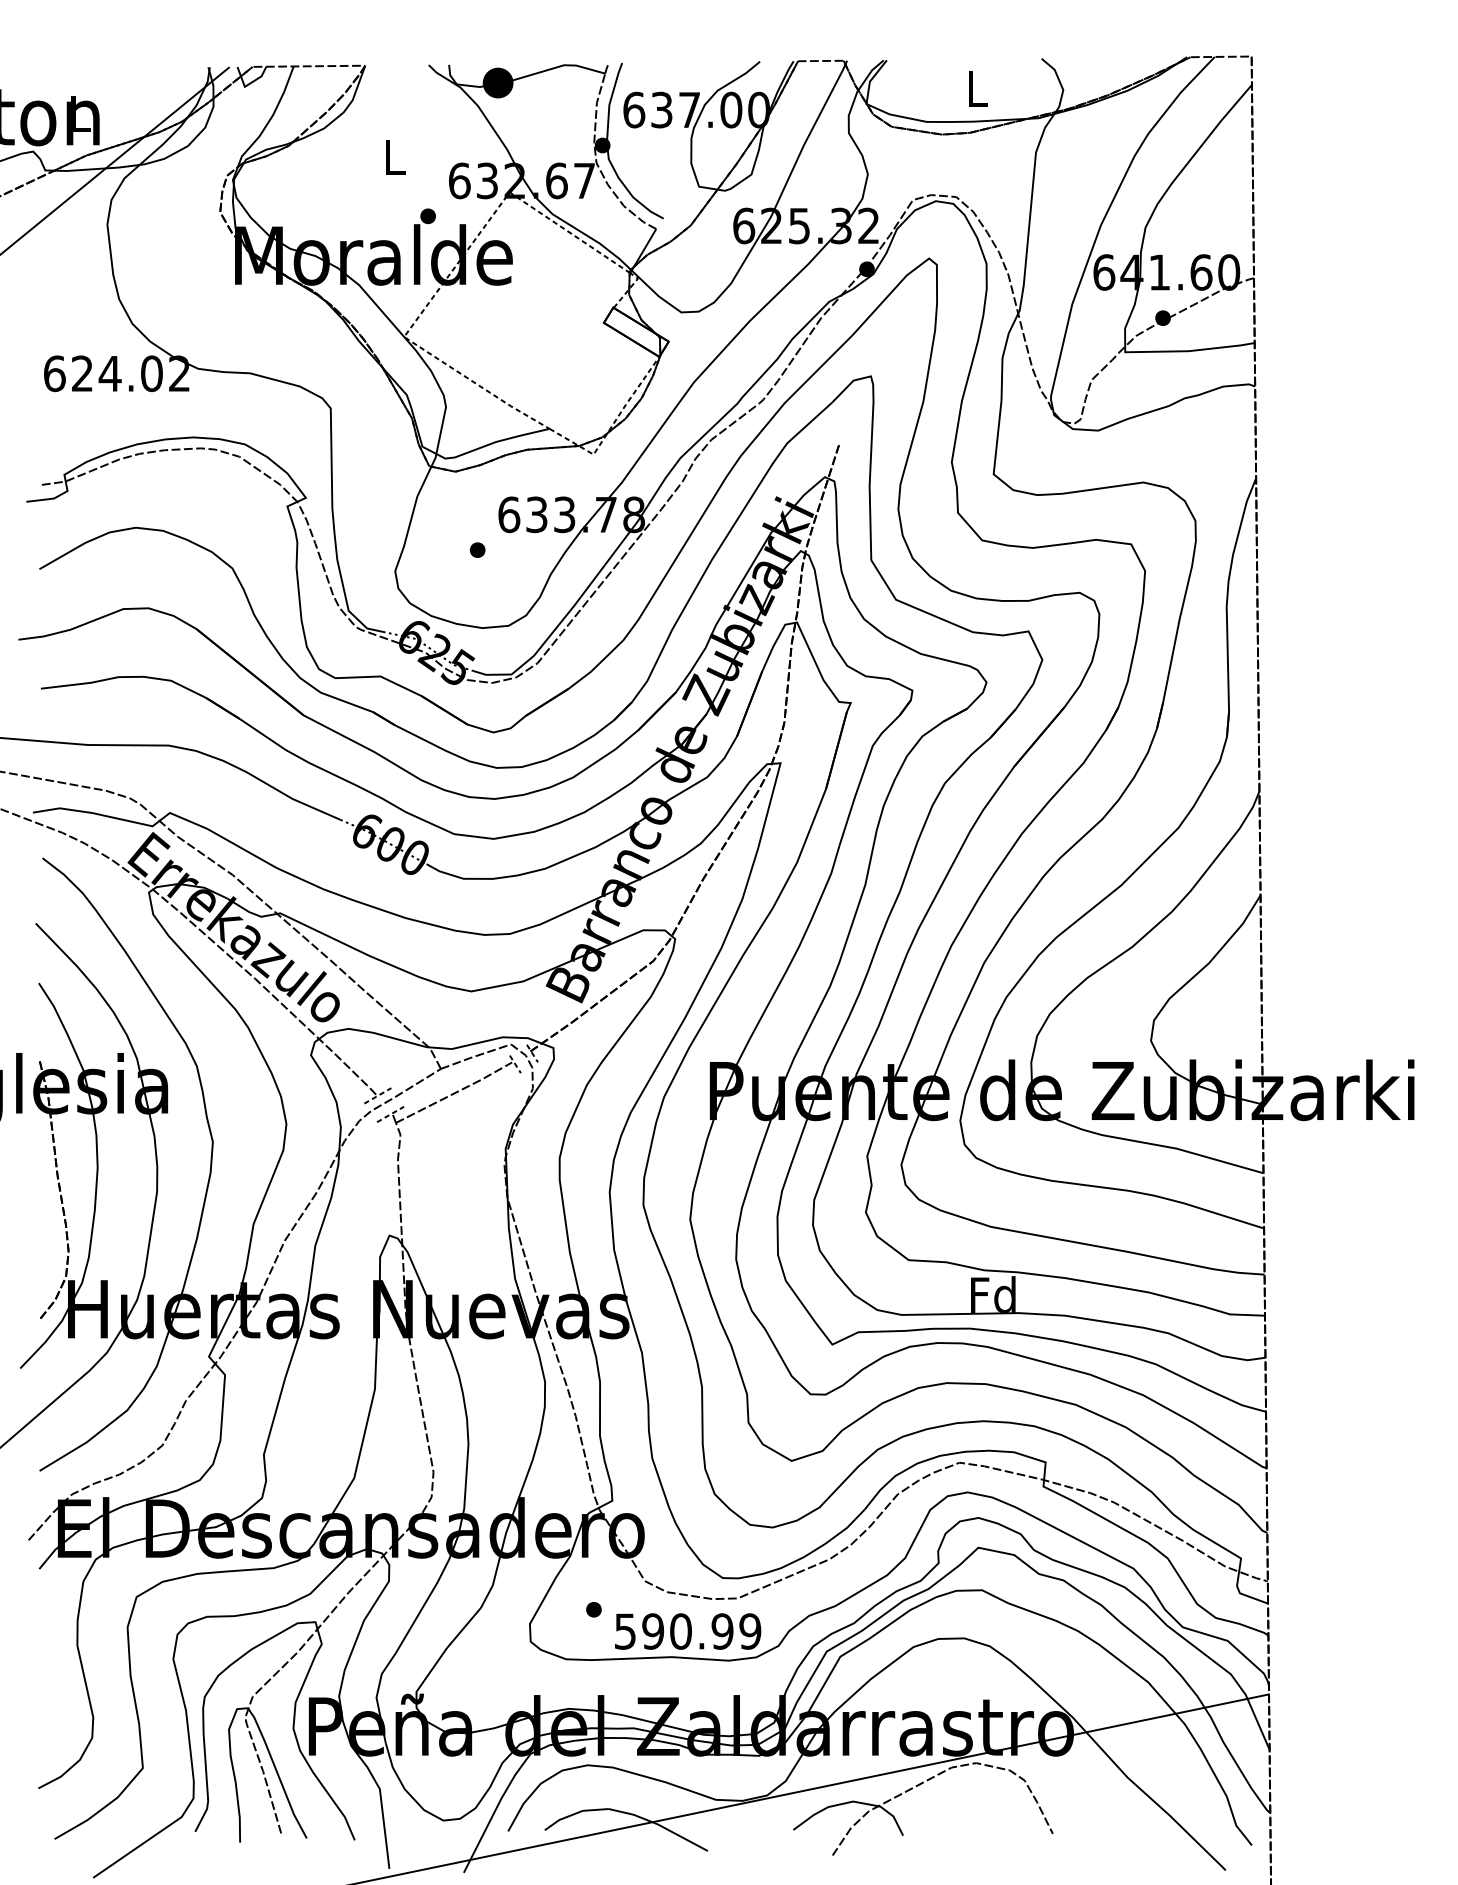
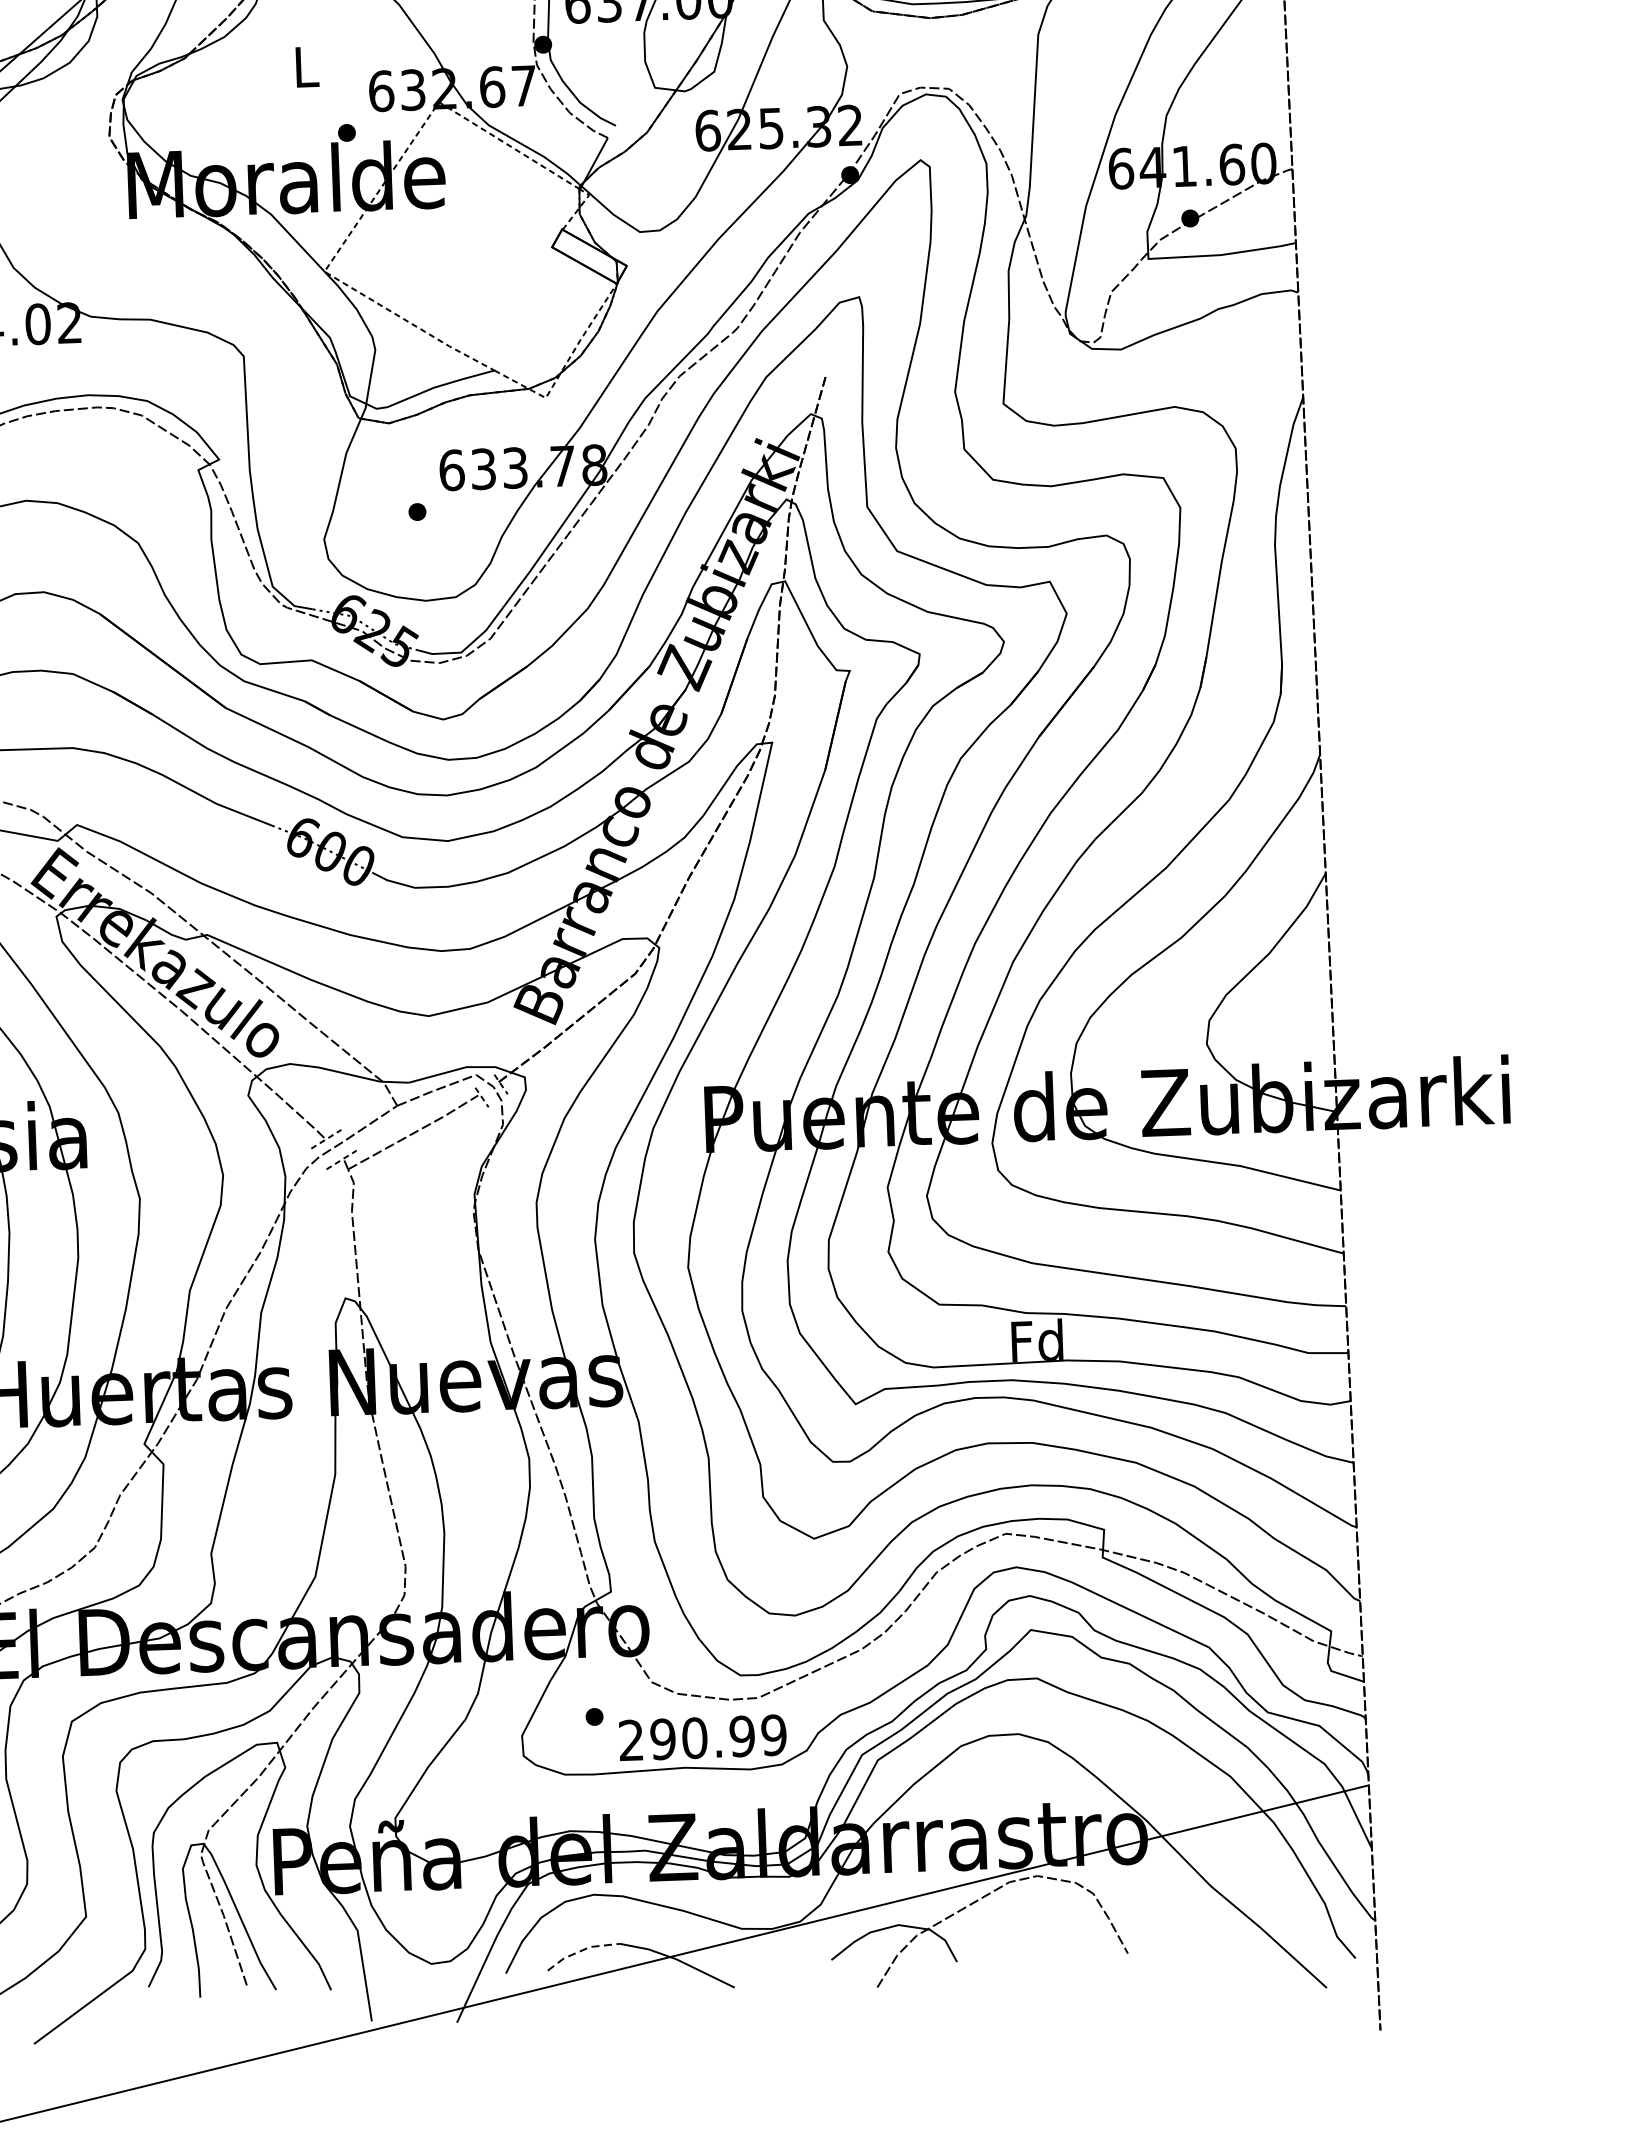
text: (624, 1631) -> (630, 1740), 590.99 -> 290.99
line: (575, 1813) -> (582, 1950), solid -> dashed

